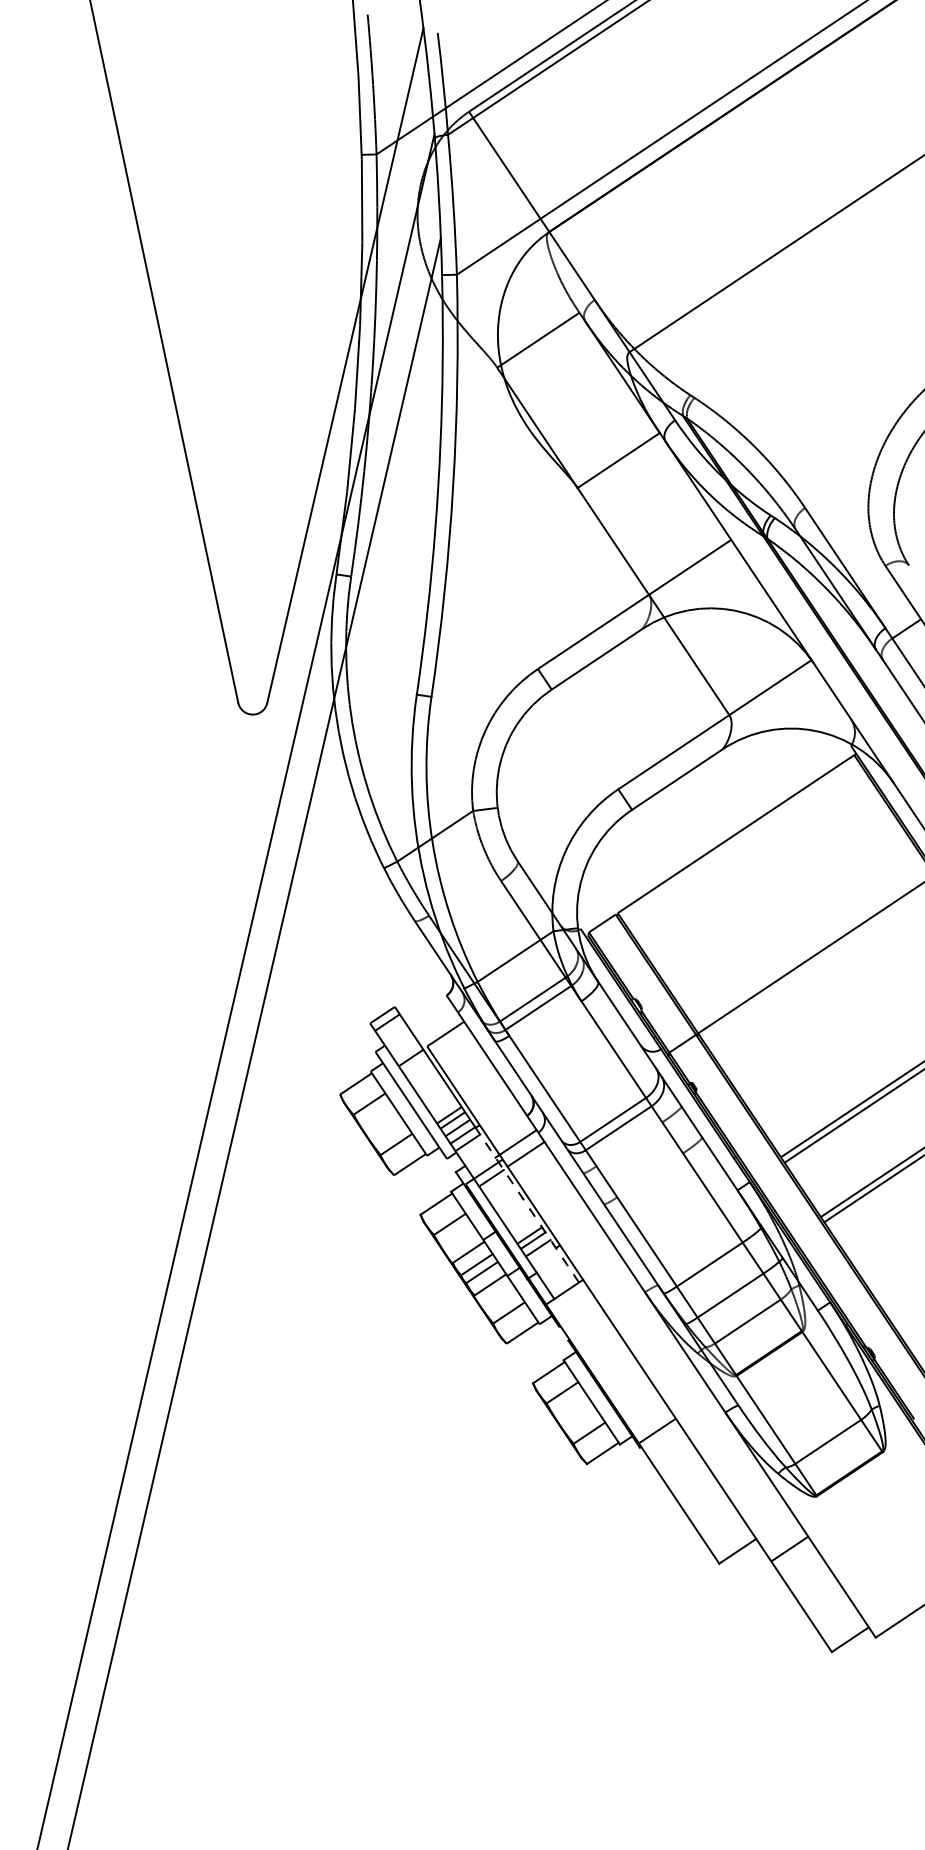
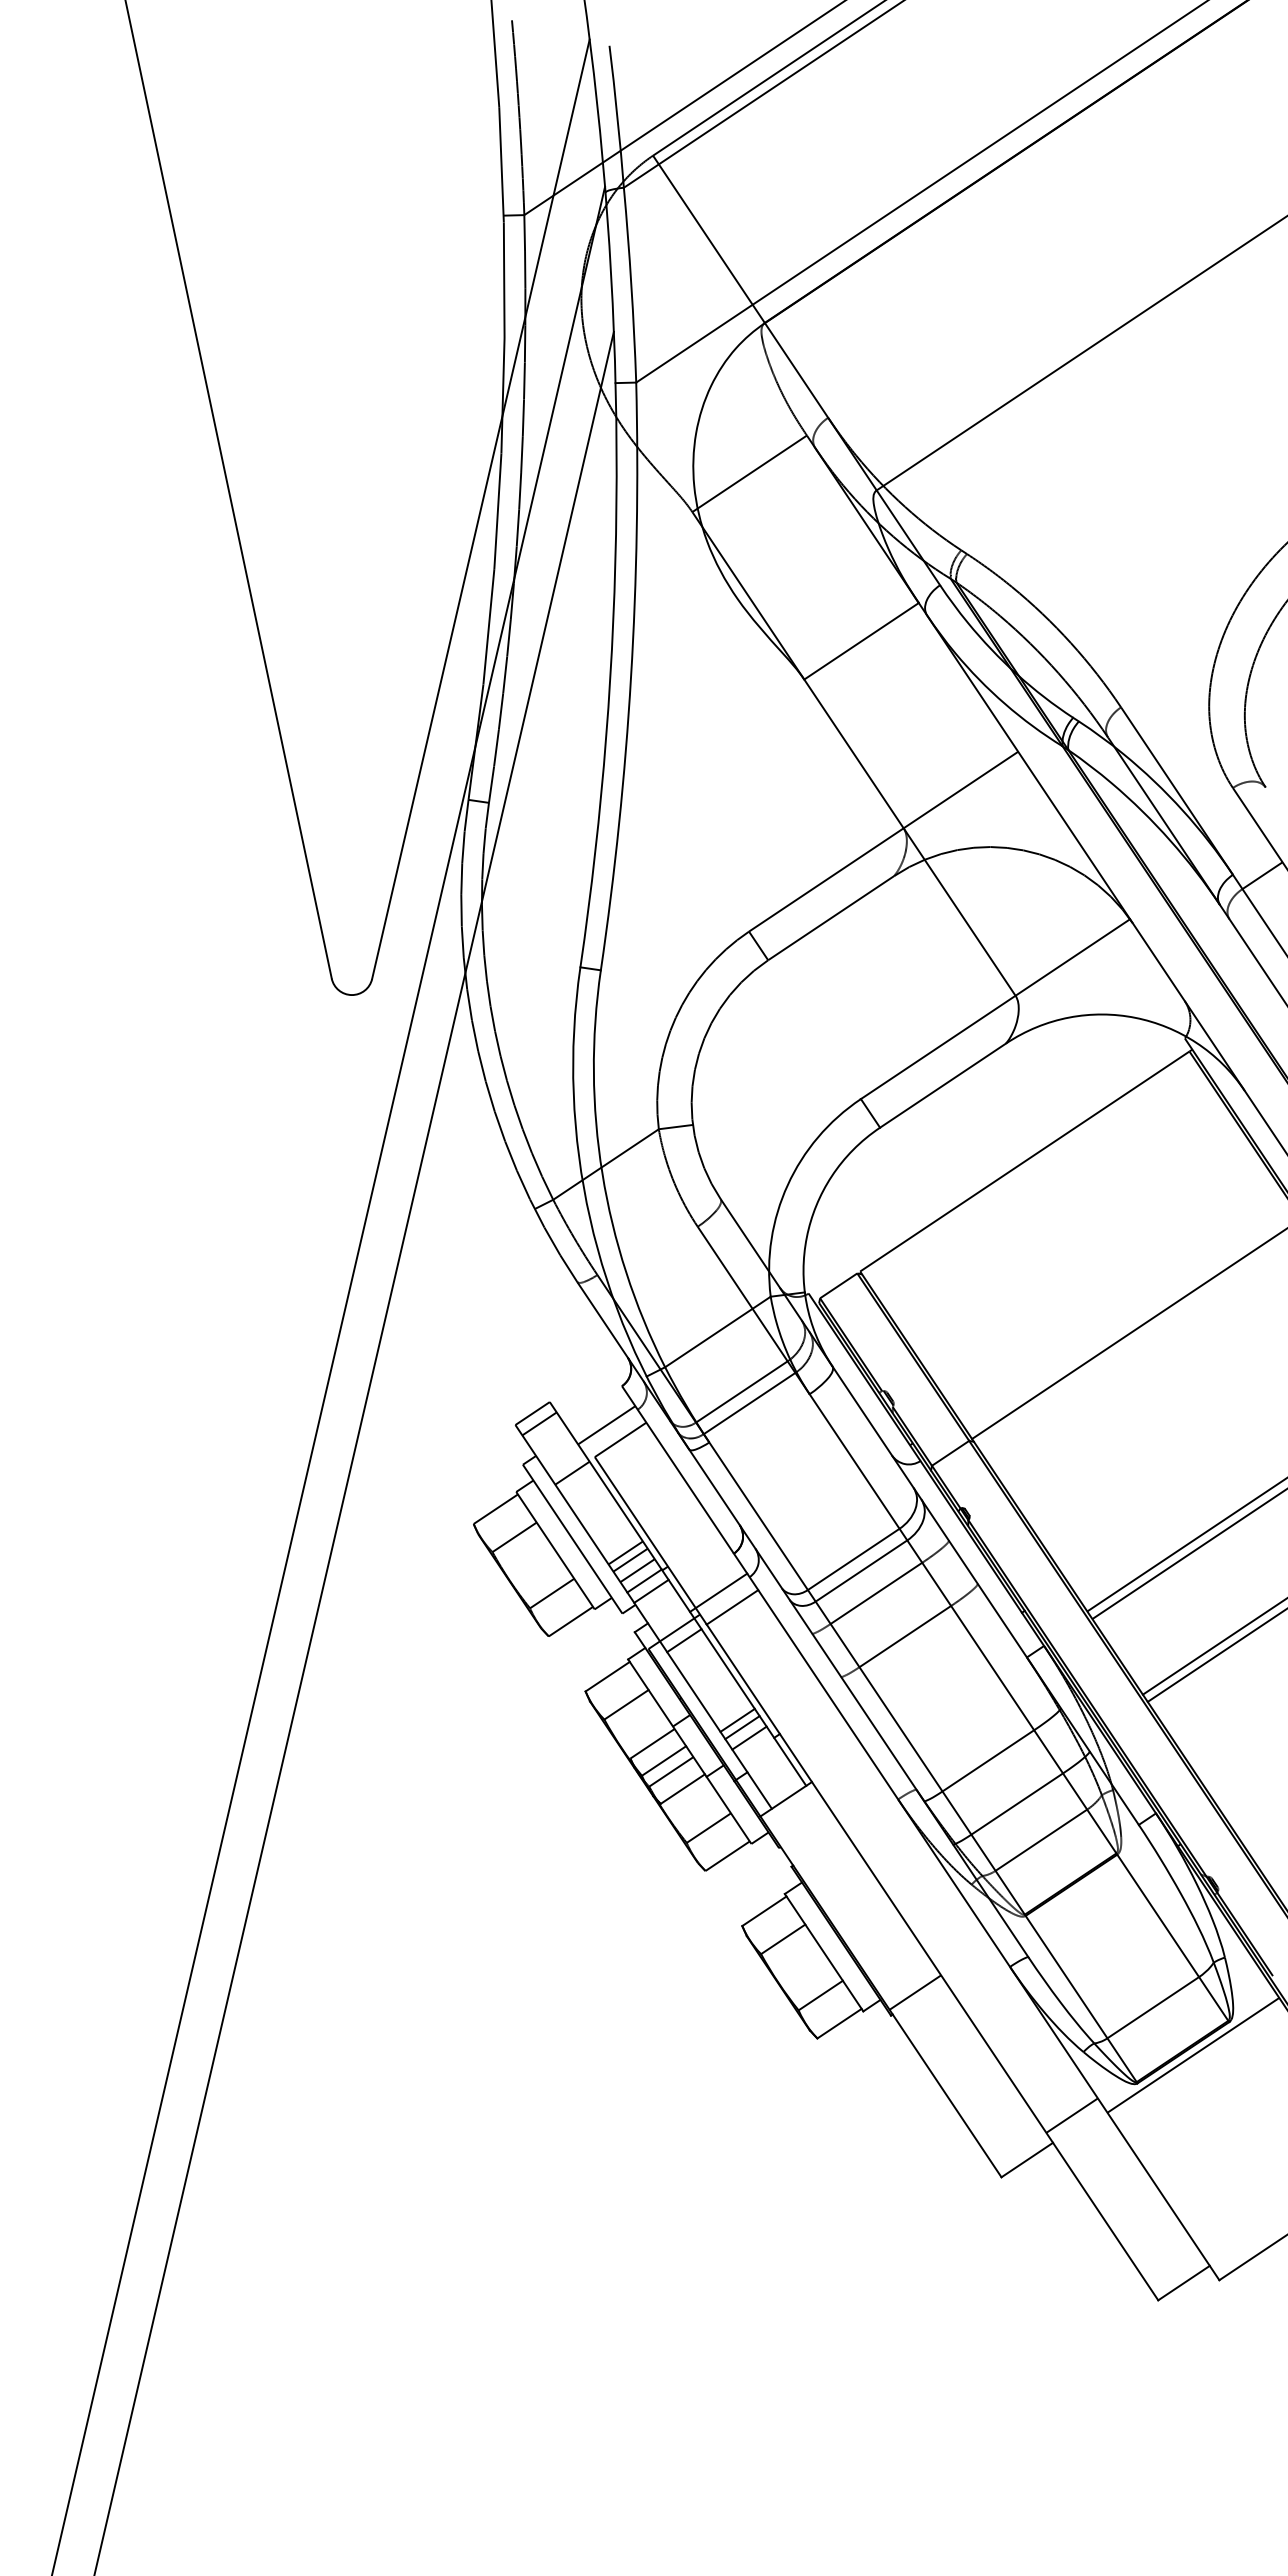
line: (435, 1023) -> (606, 1425), added
line: (629, 1144) -> (876, 1593), added
line: (650, 1175) -> (905, 1636), added
line: (526, 1204) -> (733, 1677), dashed -> solid
line: (857, 1475) -> (1193, 2054), added
line: (789, 1548) -> (1071, 2115), moved

